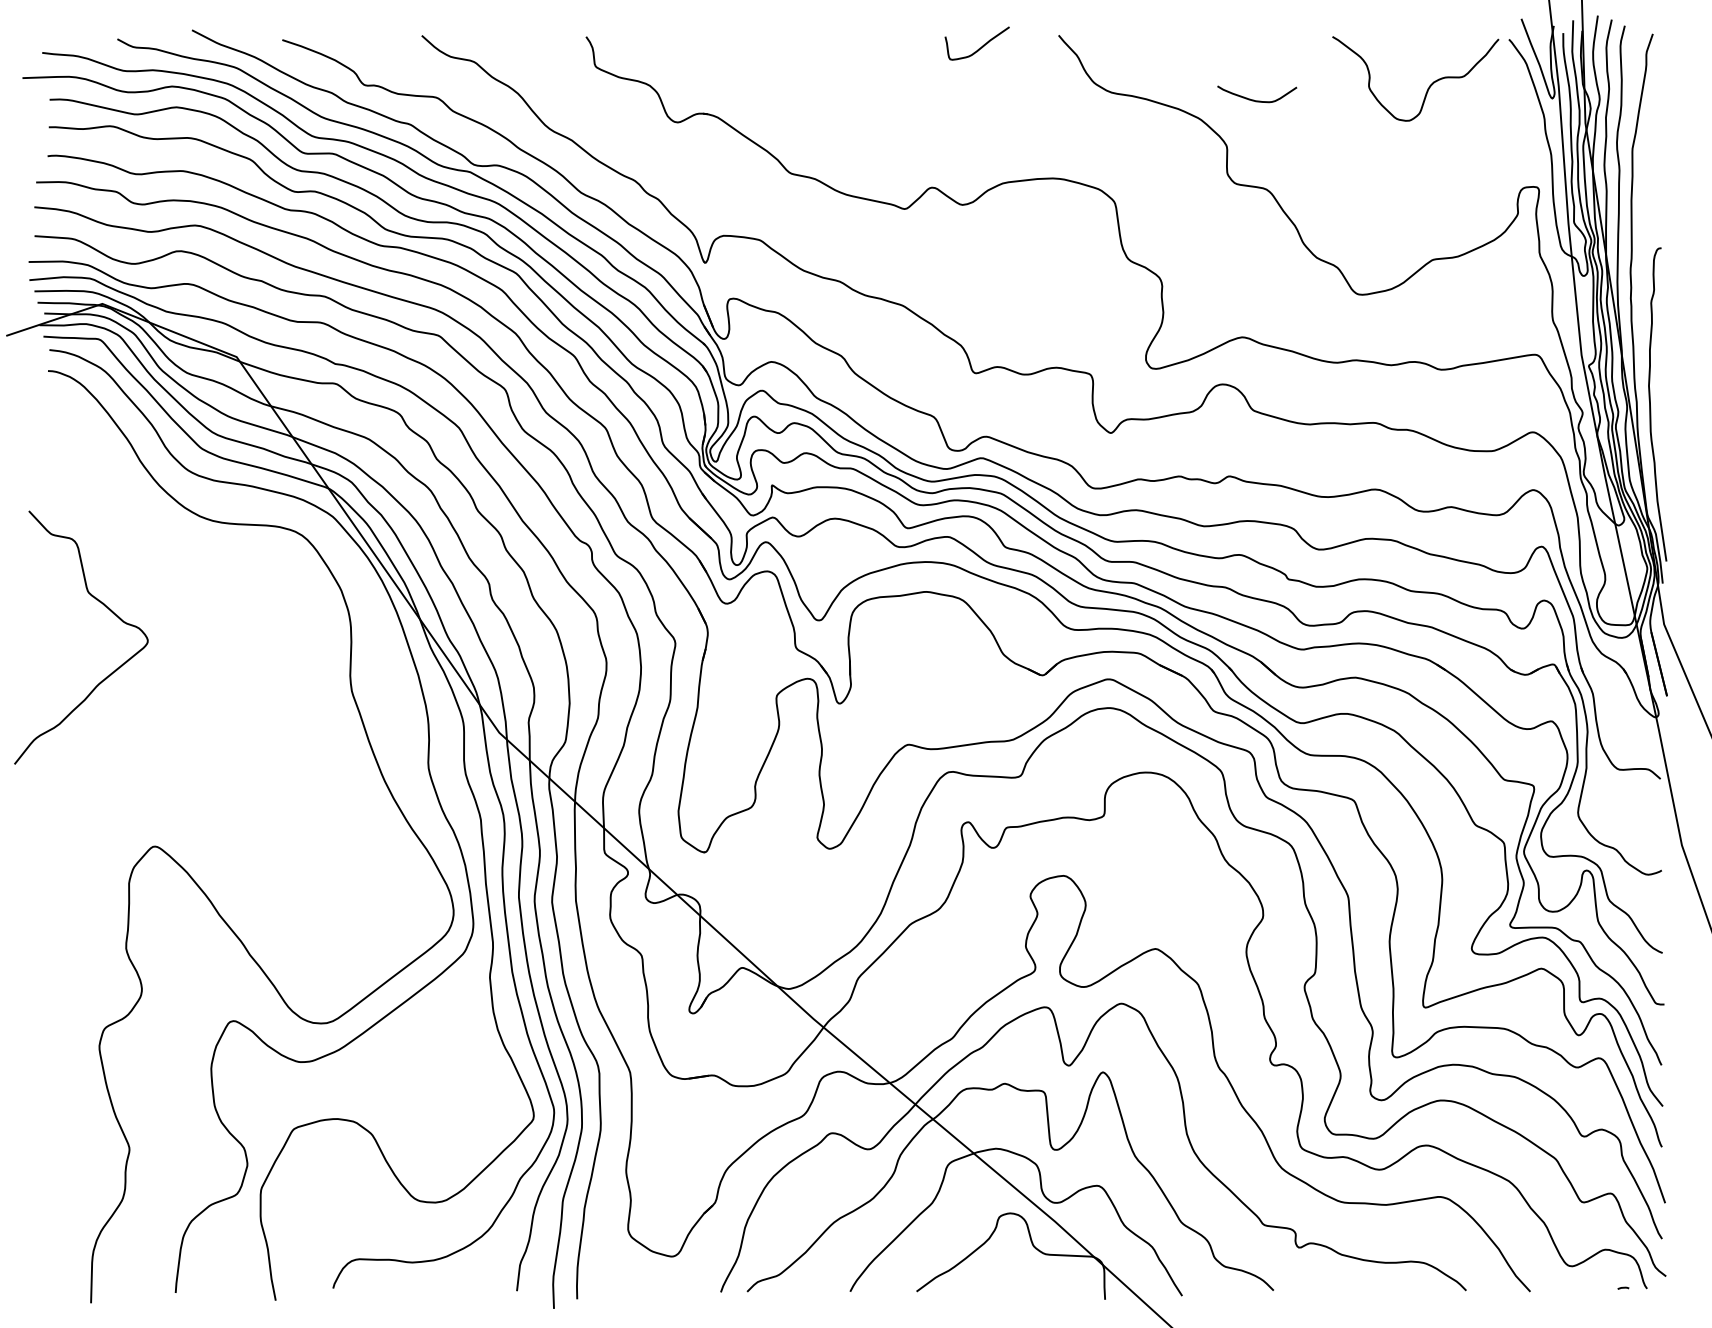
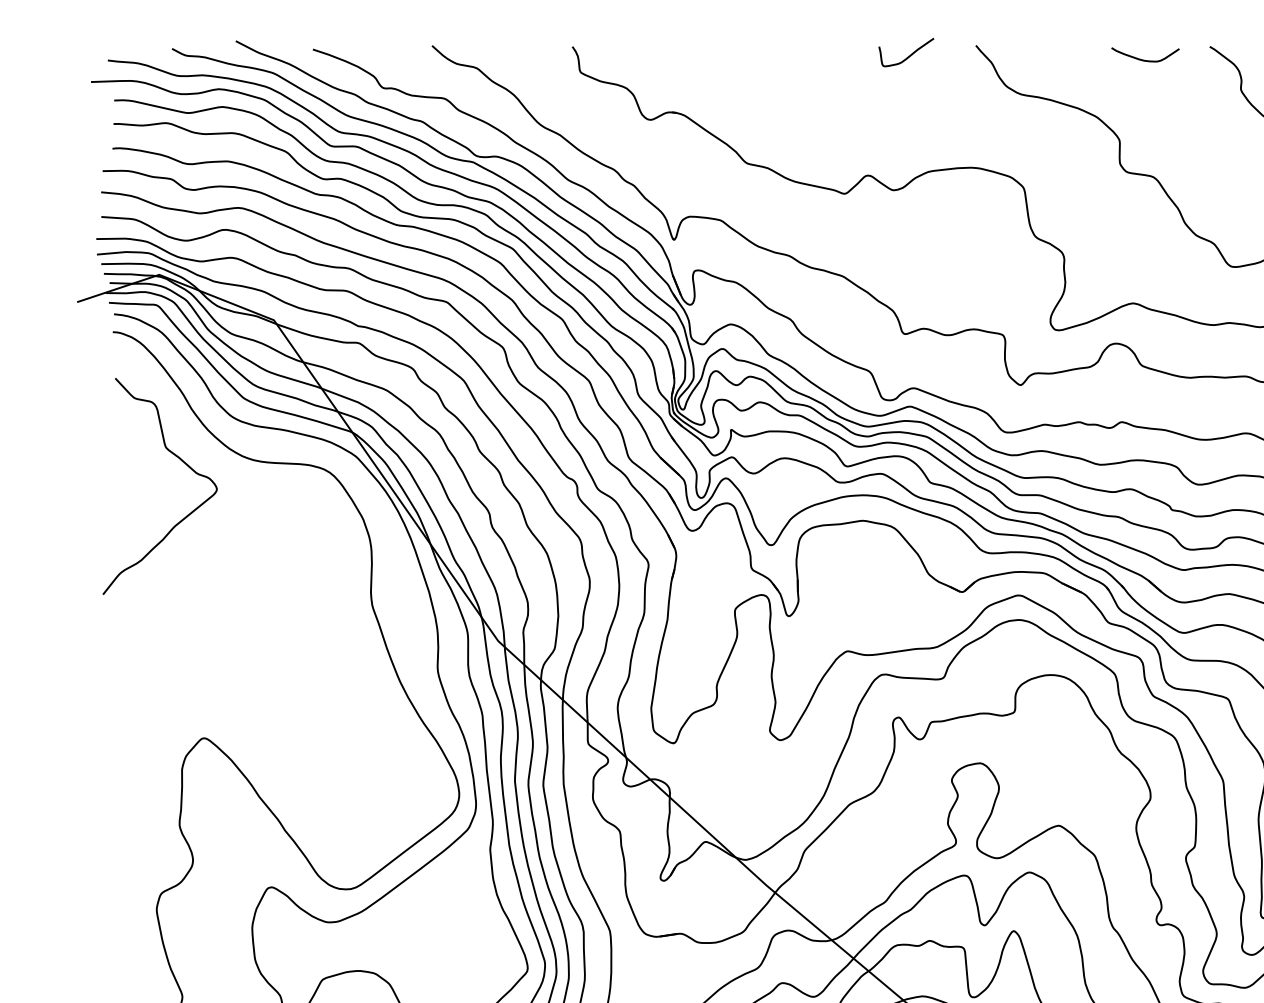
curve: (1257, 100) -> (1145, 60), moved
curve: (104, 606) -> (179, 459), moved

